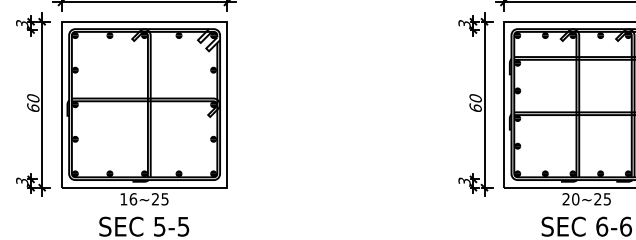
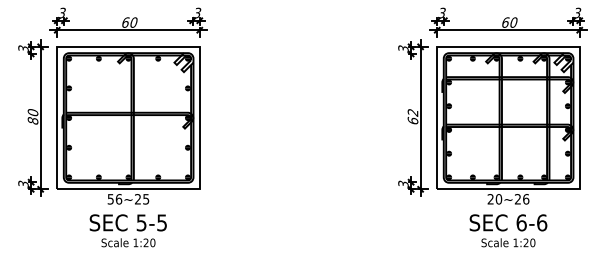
text: (475, 98) -> (412, 112), 60 -> 62
text: (32, 107) -> (32, 120), 60 -> 80
text: (123, 199) -> (110, 199), 16~25 -> 56~25
text: (607, 199) -> (526, 199), 20~25 -> 20~26

